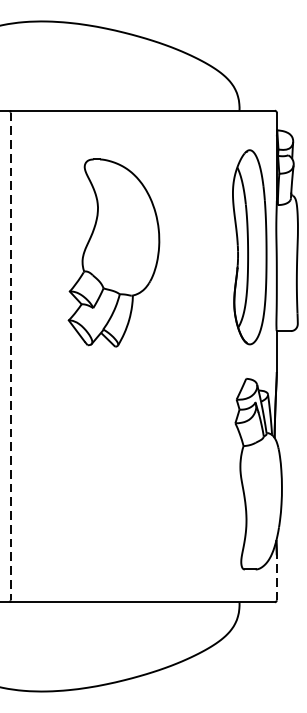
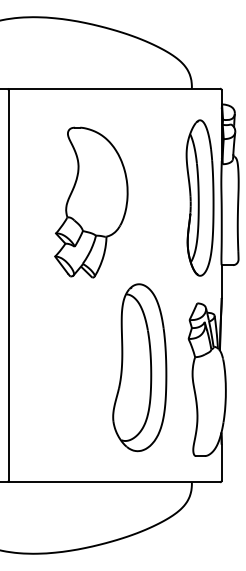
line: (10, 356) -> (8, 285), dashed -> solid
part: (174, 458) -> (139, 367), added
line: (276, 577) -> (221, 462), dashed -> solid

